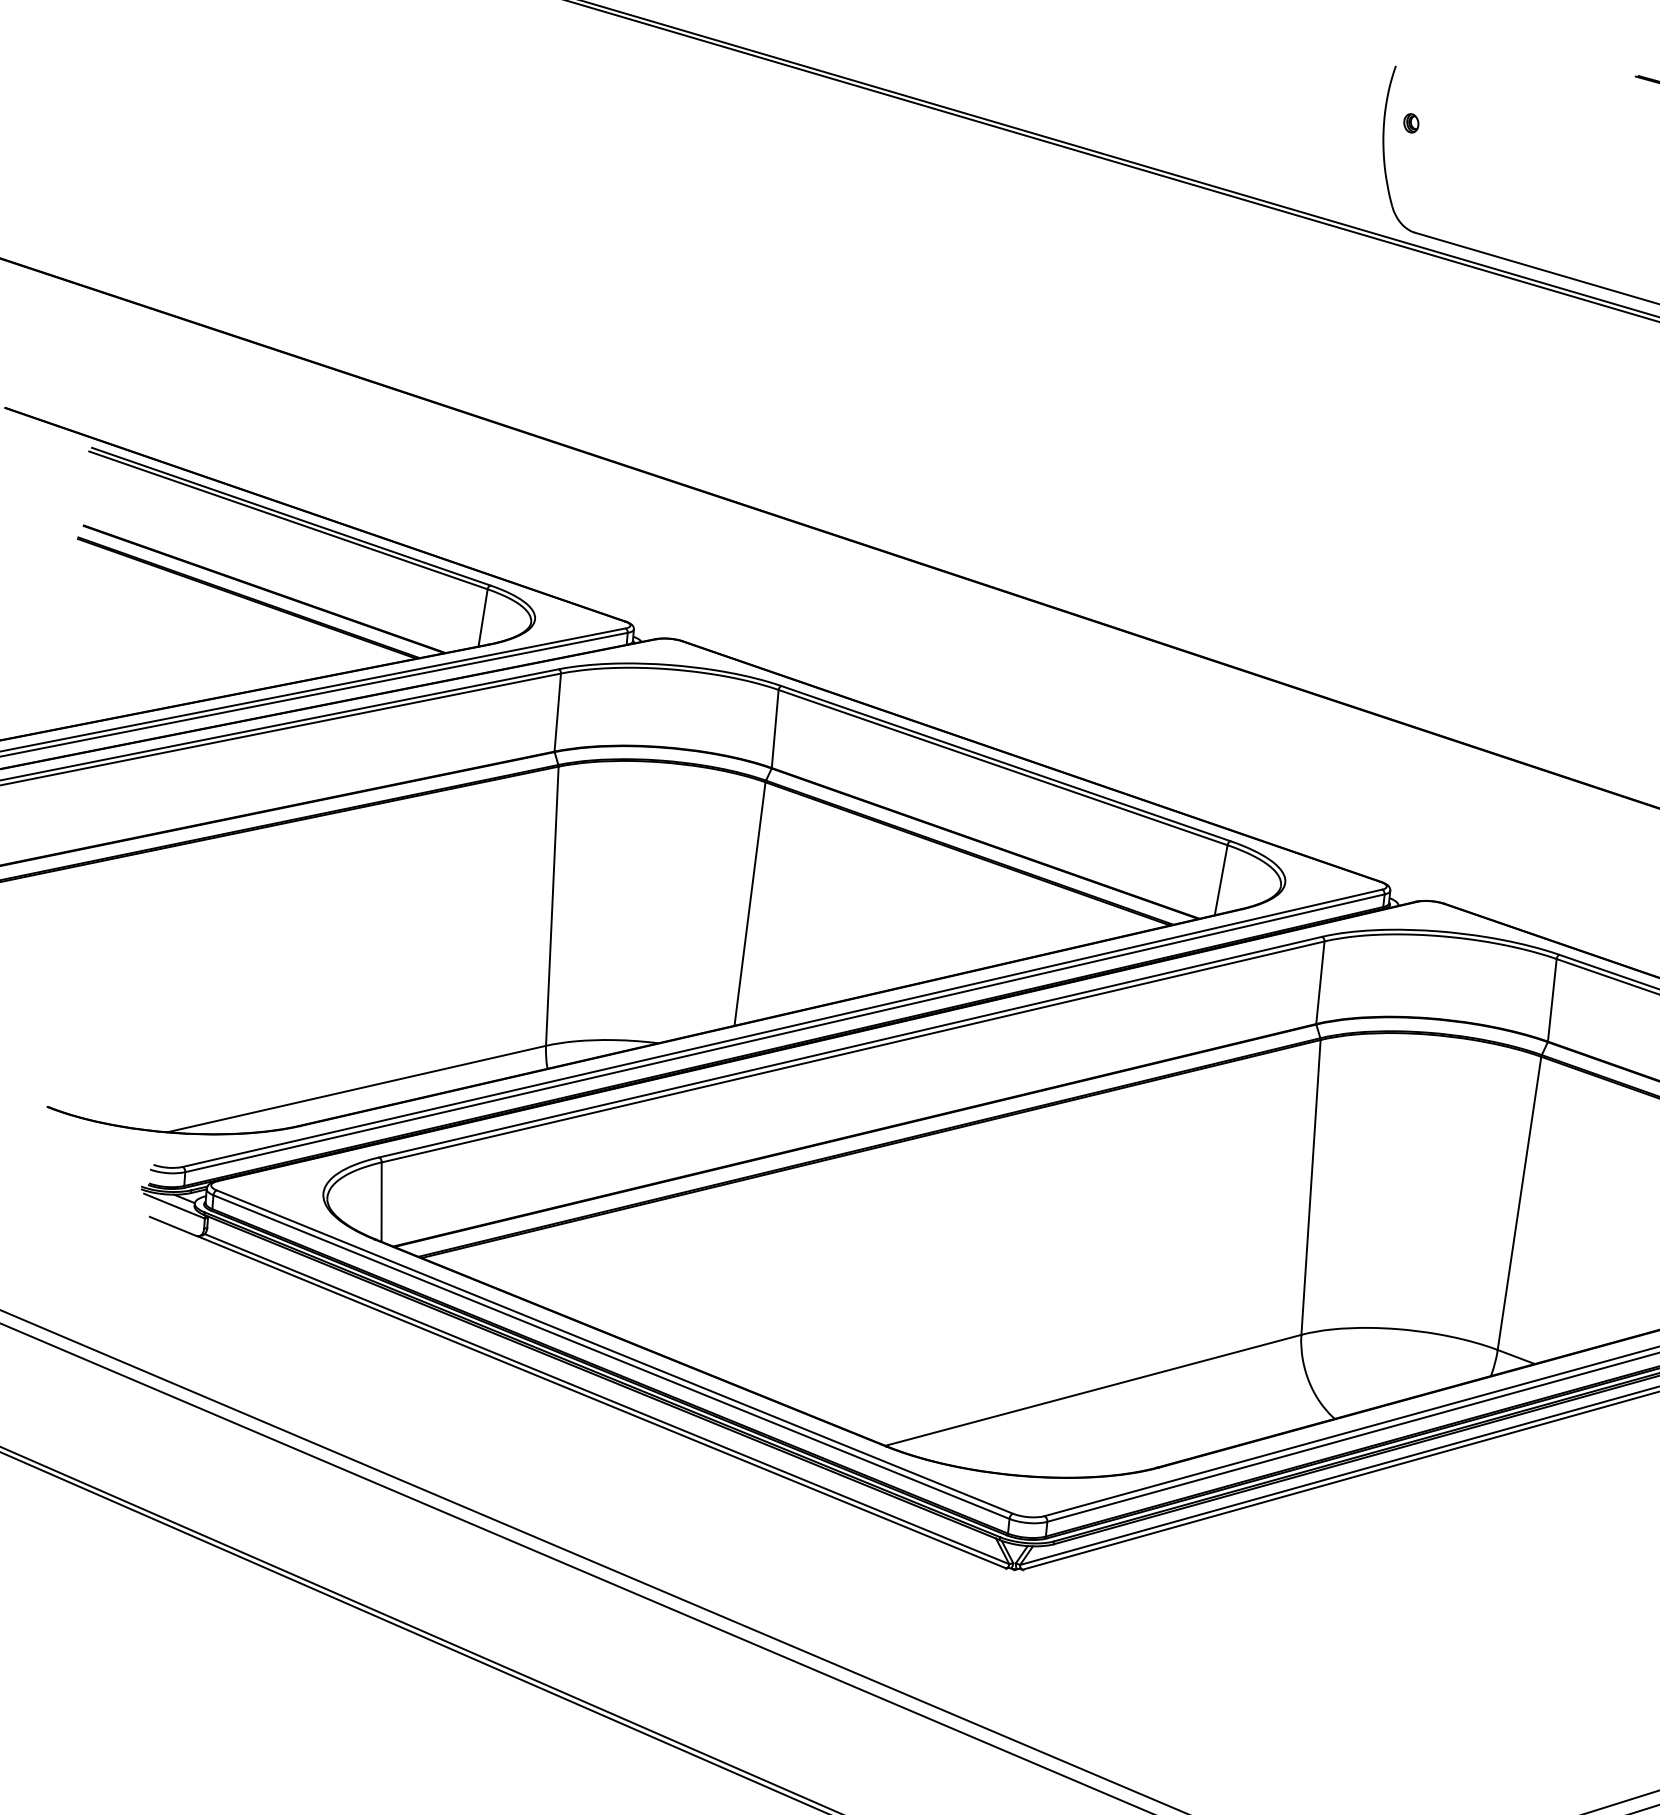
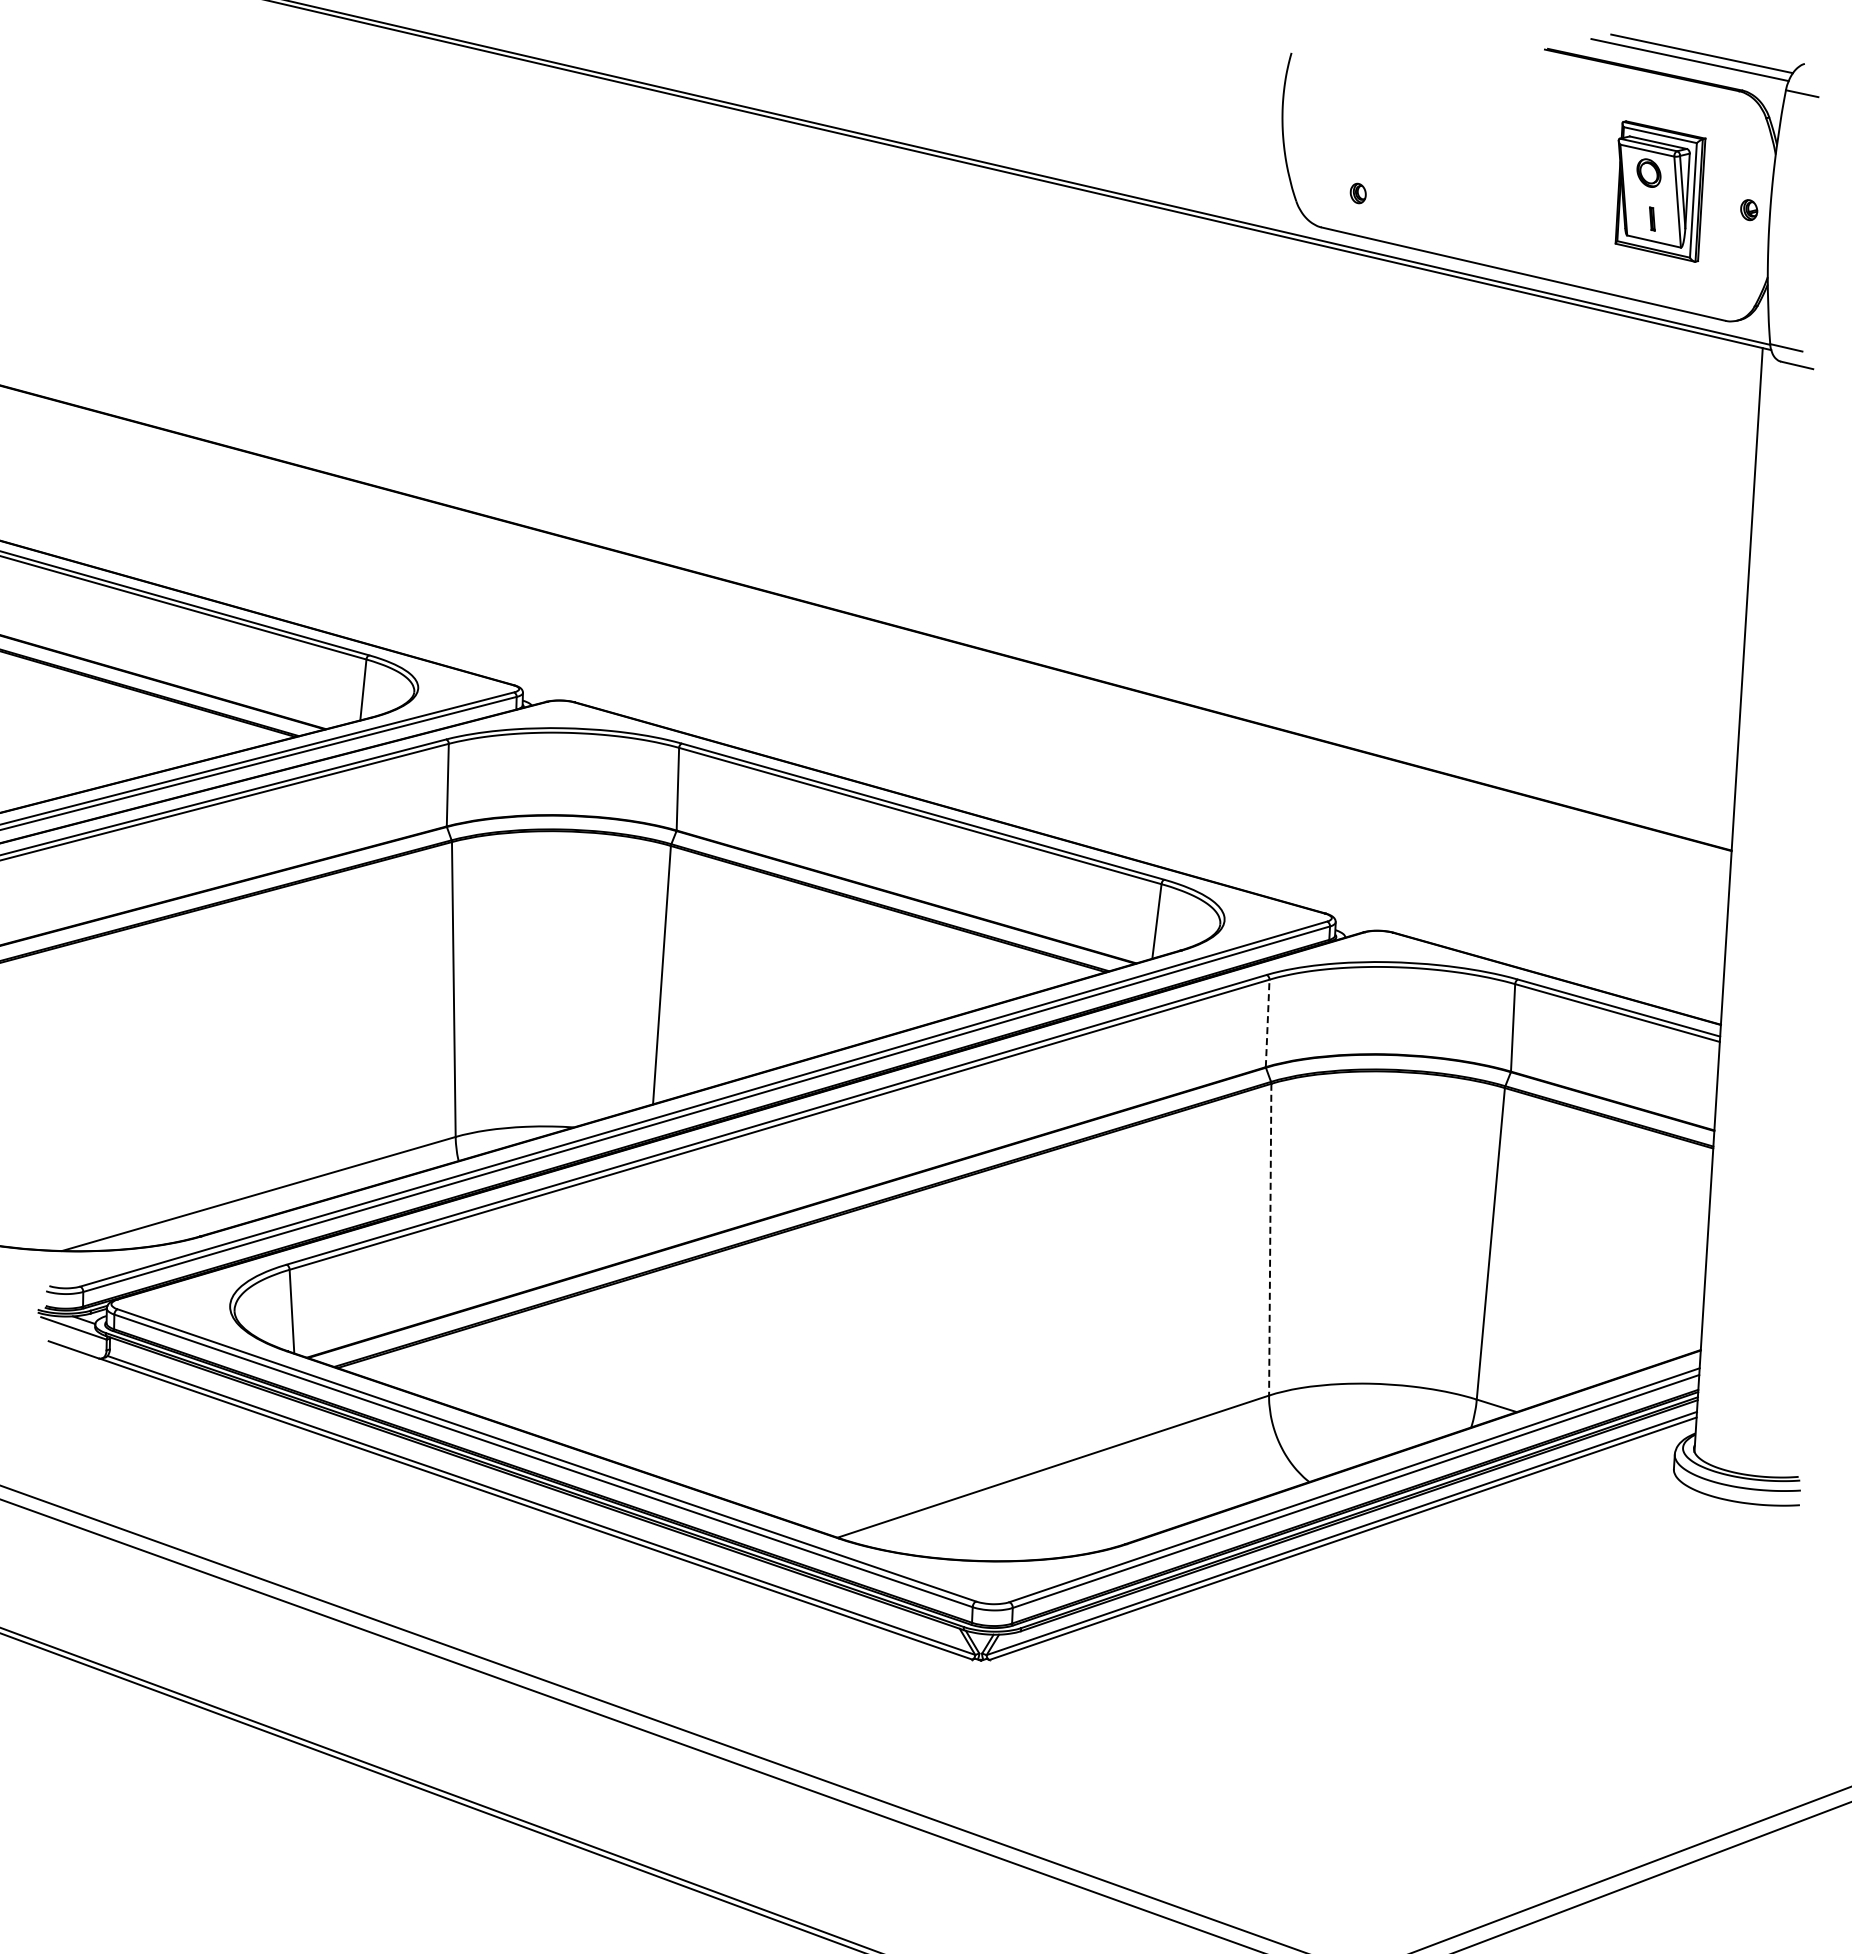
part: (1410, 123) -> (1357, 193), moved
line: (1320, 982) -> (1267, 1023), solid -> dashed
line: (1311, 1187) -> (1270, 1239), solid -> dashed

